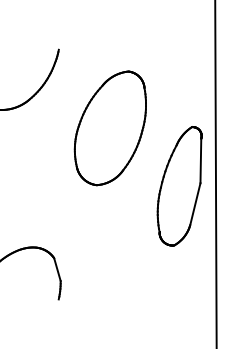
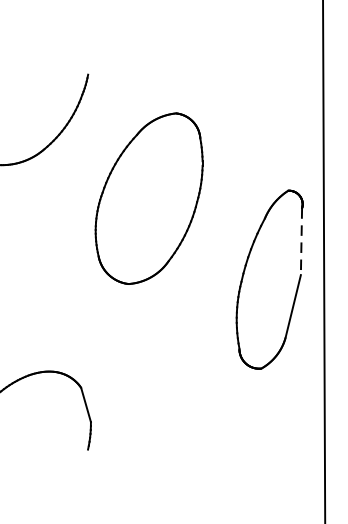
part: (109, 128) -> (147, 198), moved
line: (200, 161) -> (300, 242), solid -> dashed

